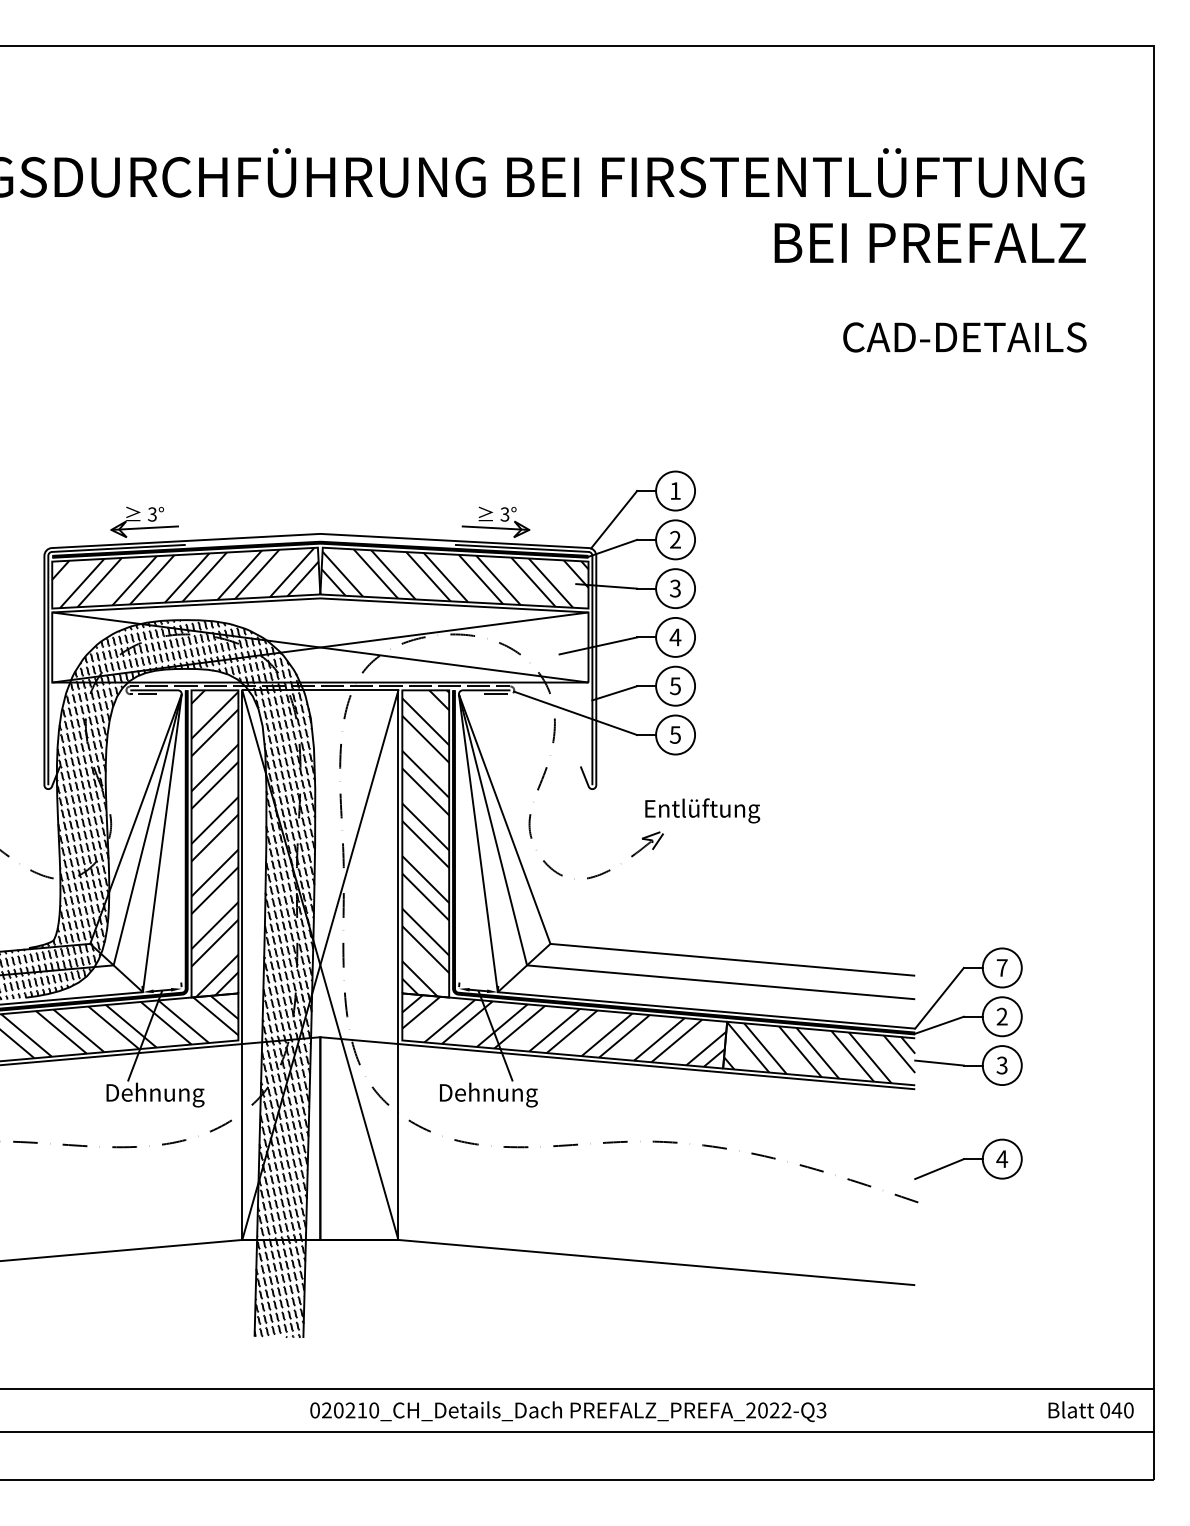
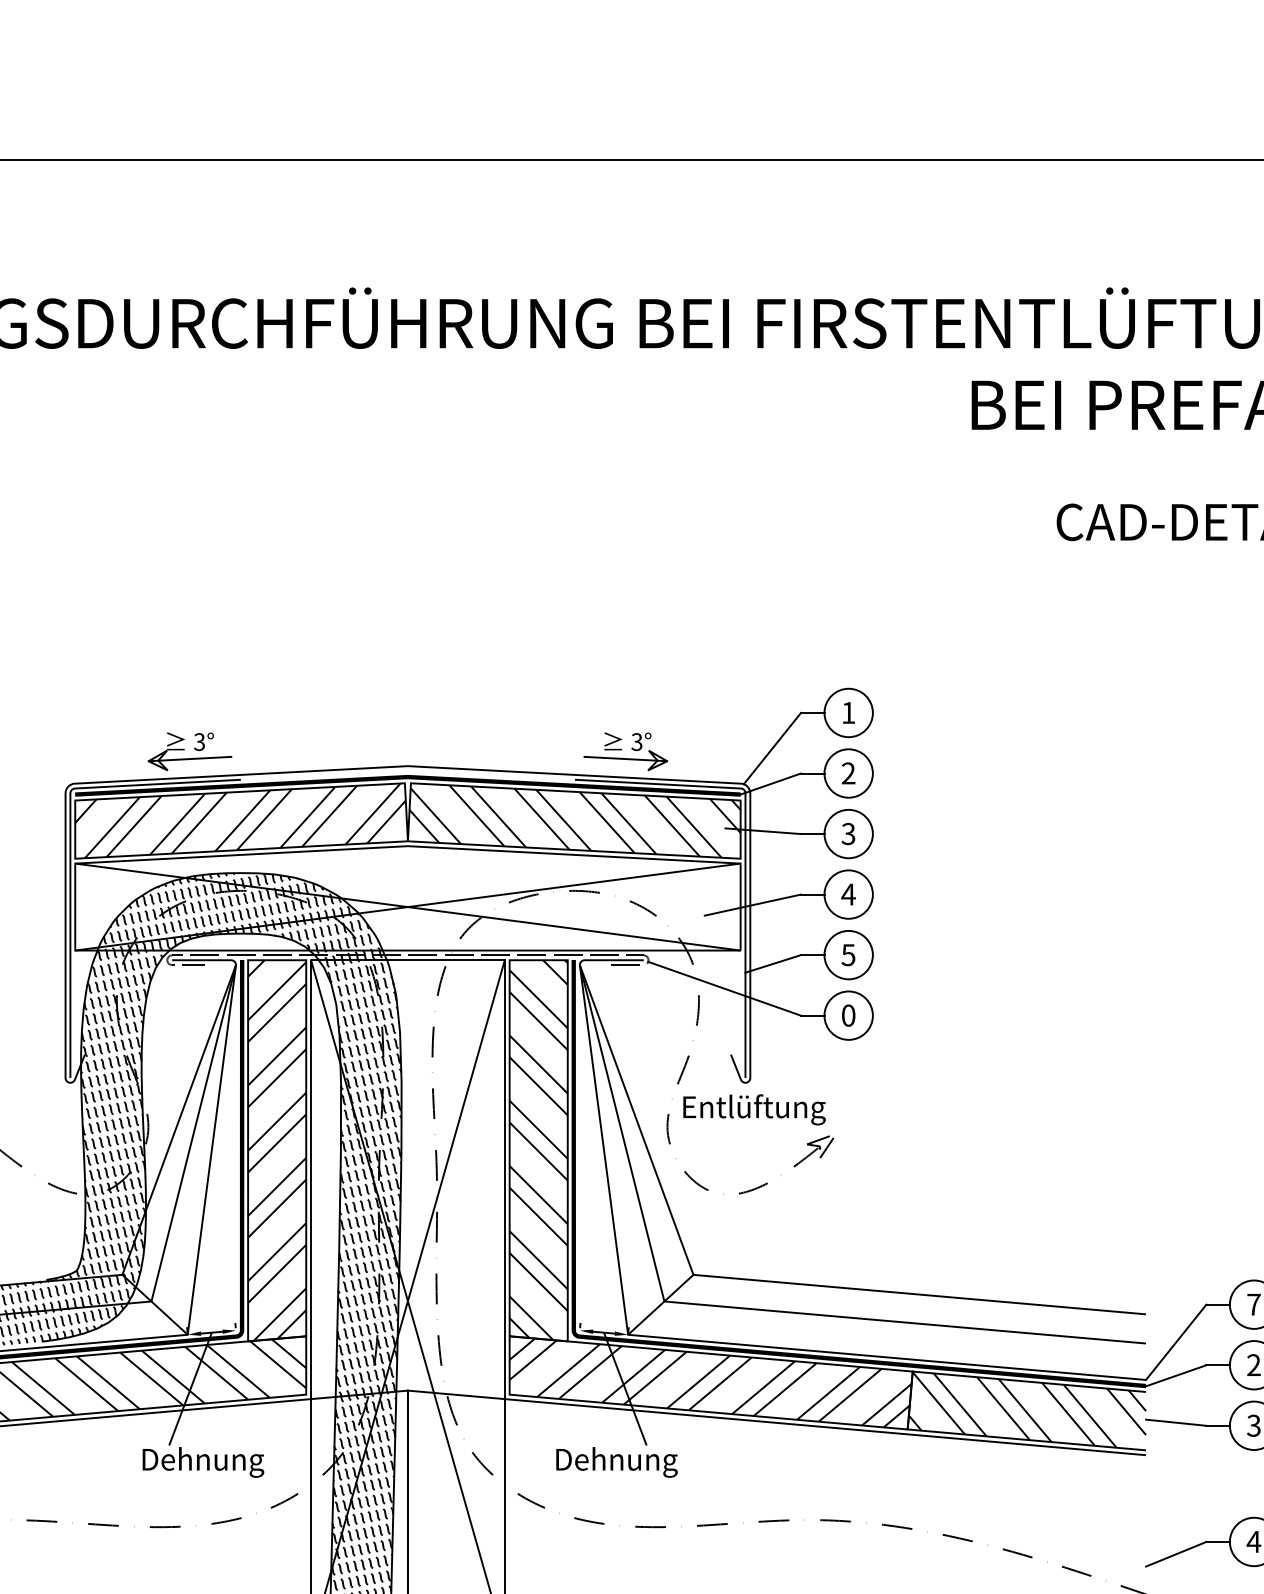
text: (674, 734) -> (847, 1015), 5 -> 0
text: (702, 810) -> (754, 1109), moved

